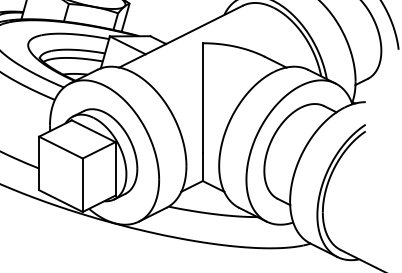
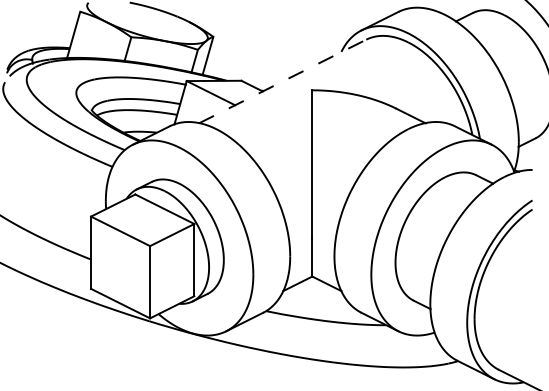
line: (181, 36) -> (283, 81), solid -> dashed

